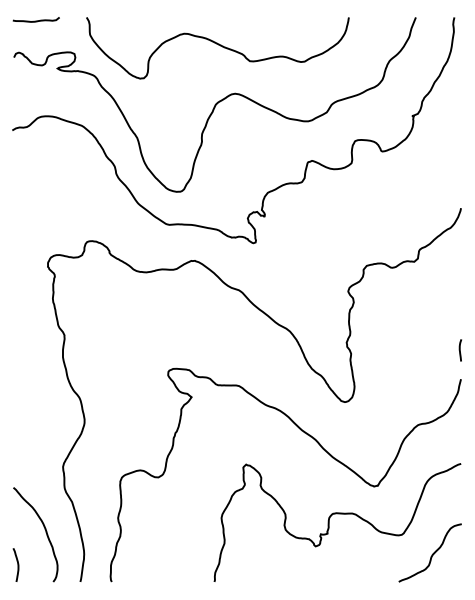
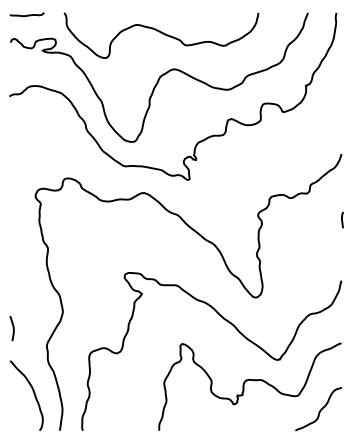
curve: (460, 350) -> (342, 220), moved
curve: (17, 564) -> (13, 328), moved

